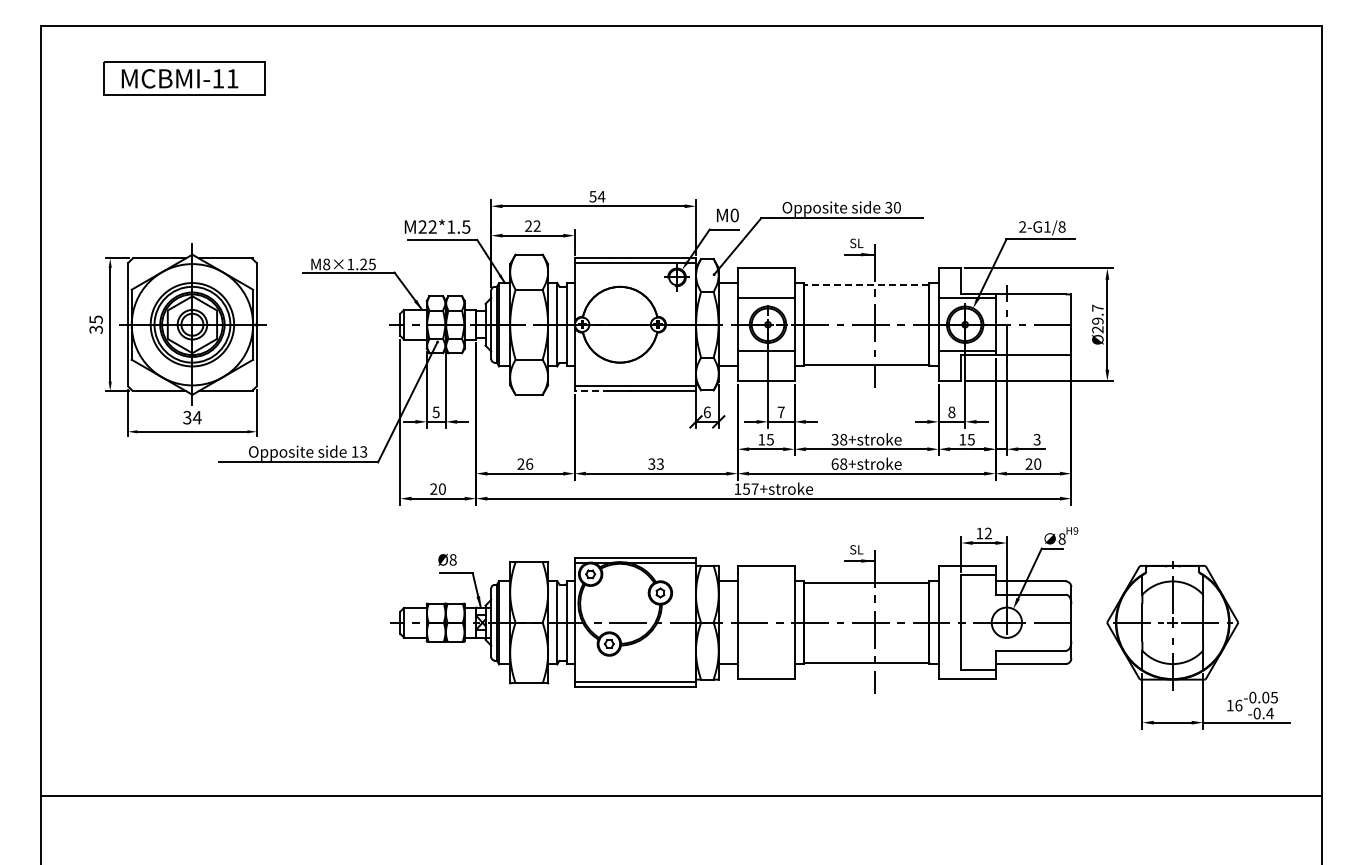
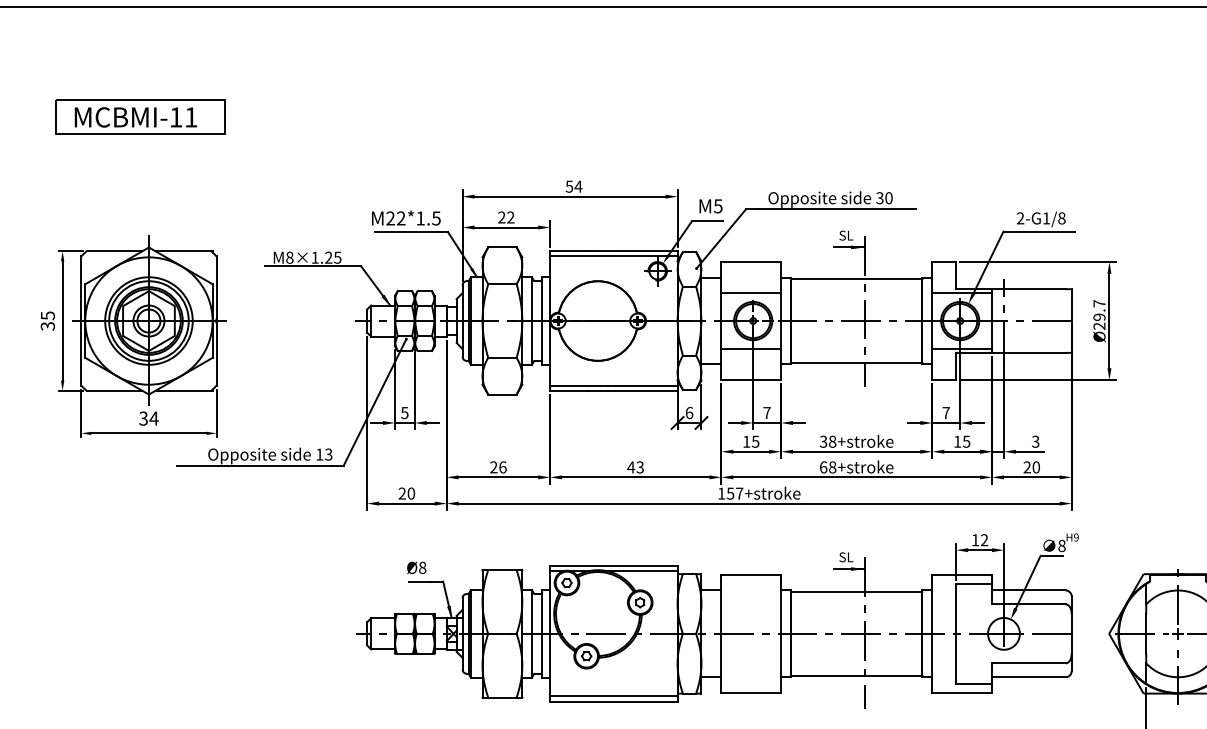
part: (184, 78) -> (140, 117), moved
text: (734, 215) -> (718, 206), M0 -> M5
line: (866, 284) -> (856, 278), dashed -> solid
line: (592, 391) -> (568, 391), dashed -> solid
text: (951, 412) -> (945, 413), 8 -> 7
text: (651, 463) -> (630, 466), 33 -> 43

